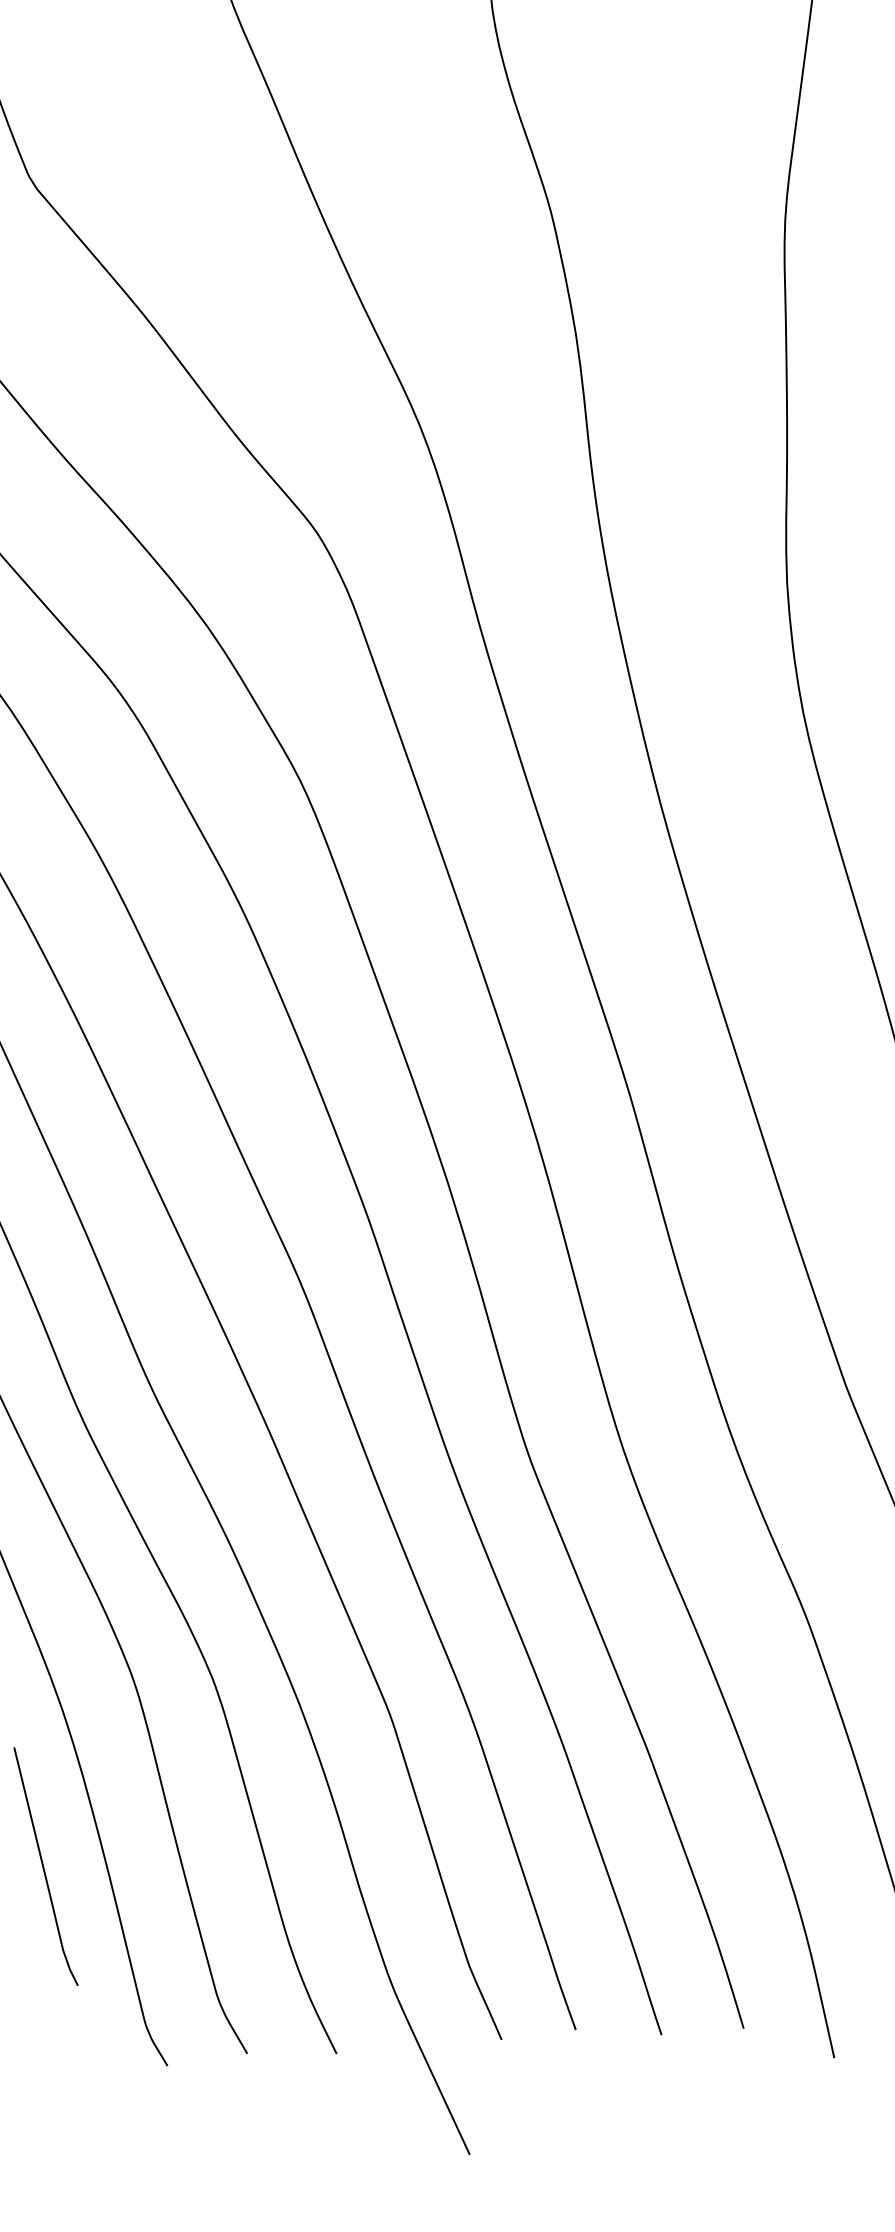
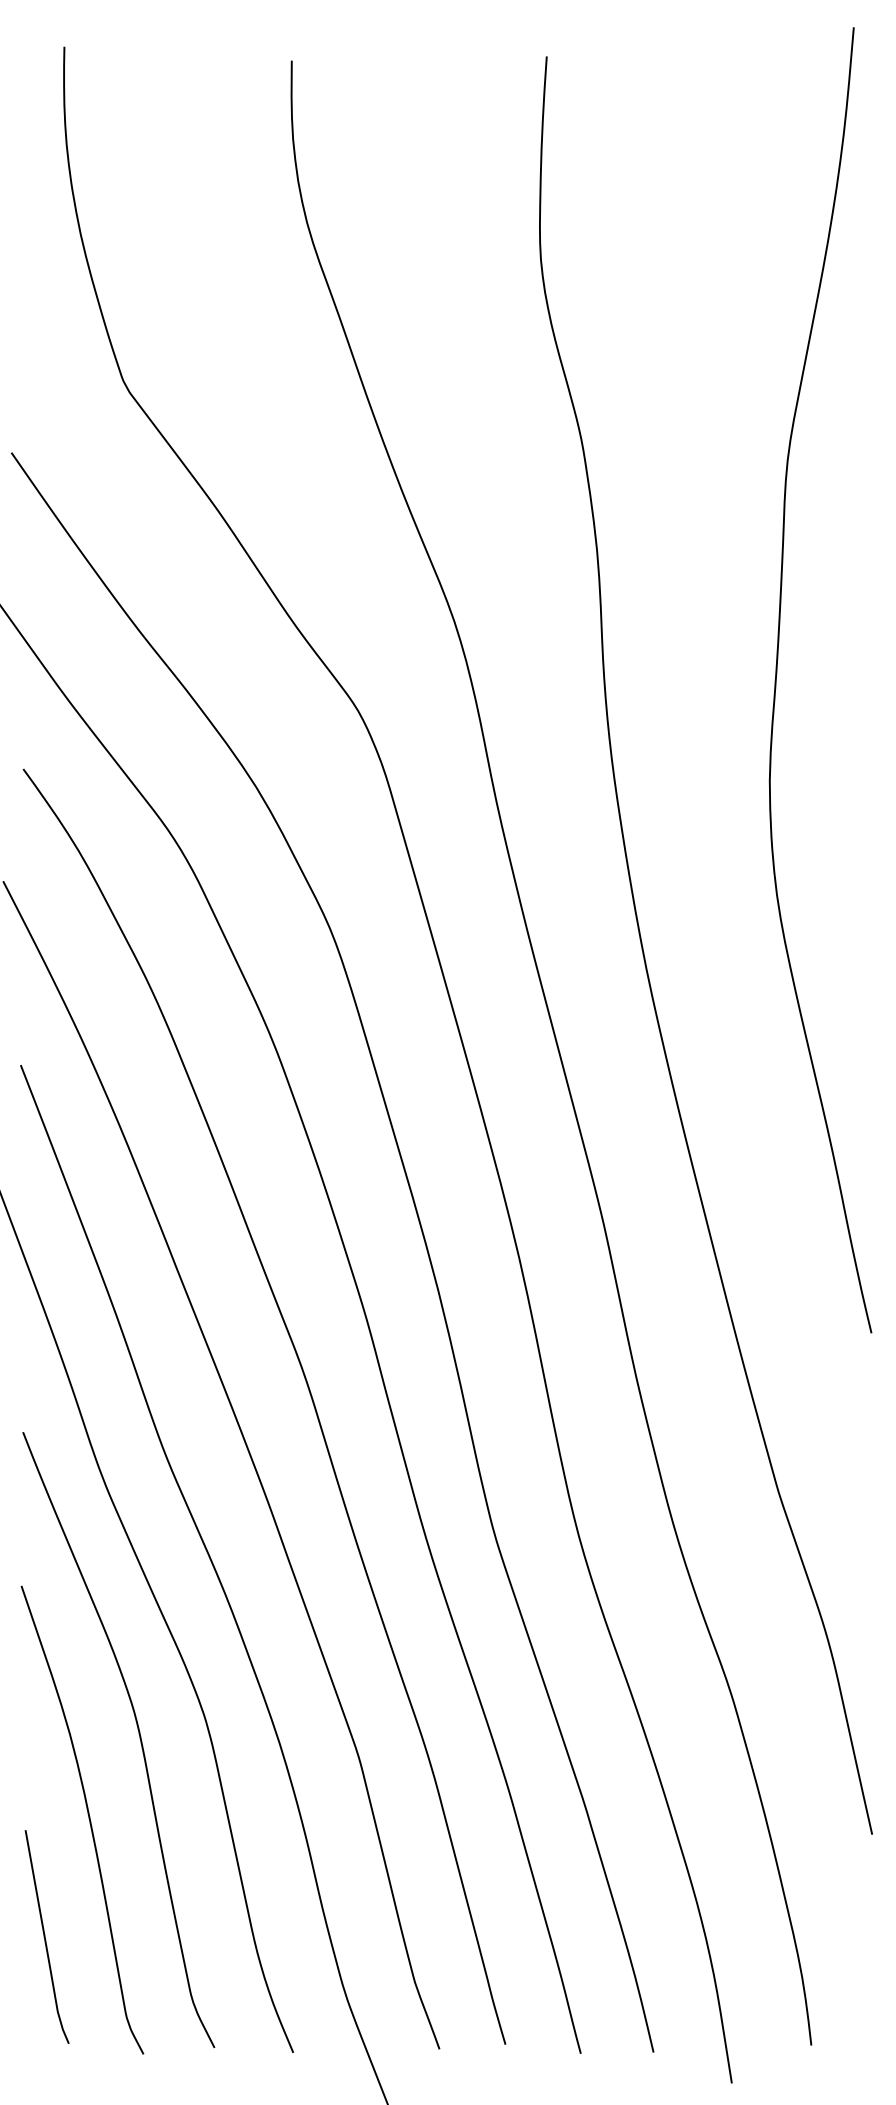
curve: (44, 1866) -> (45, 1936), moved

